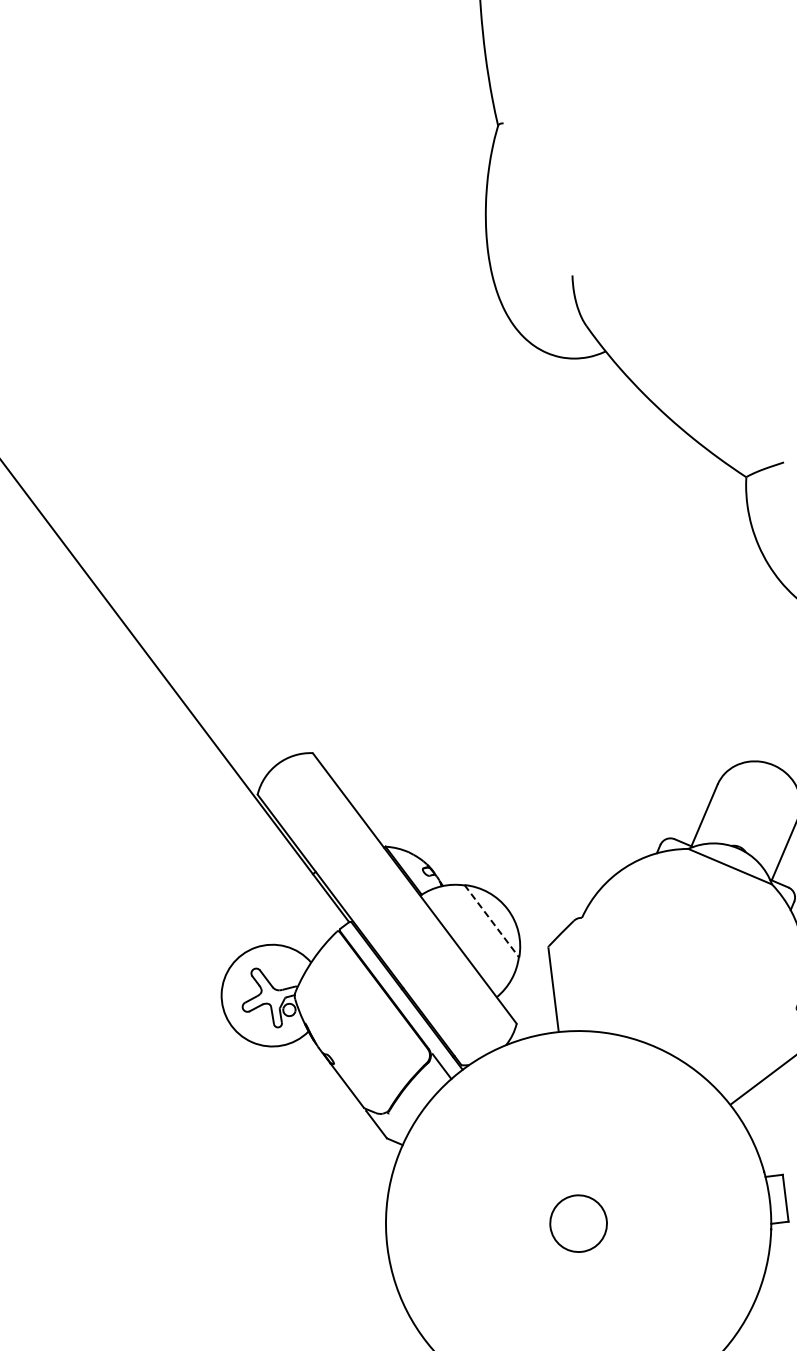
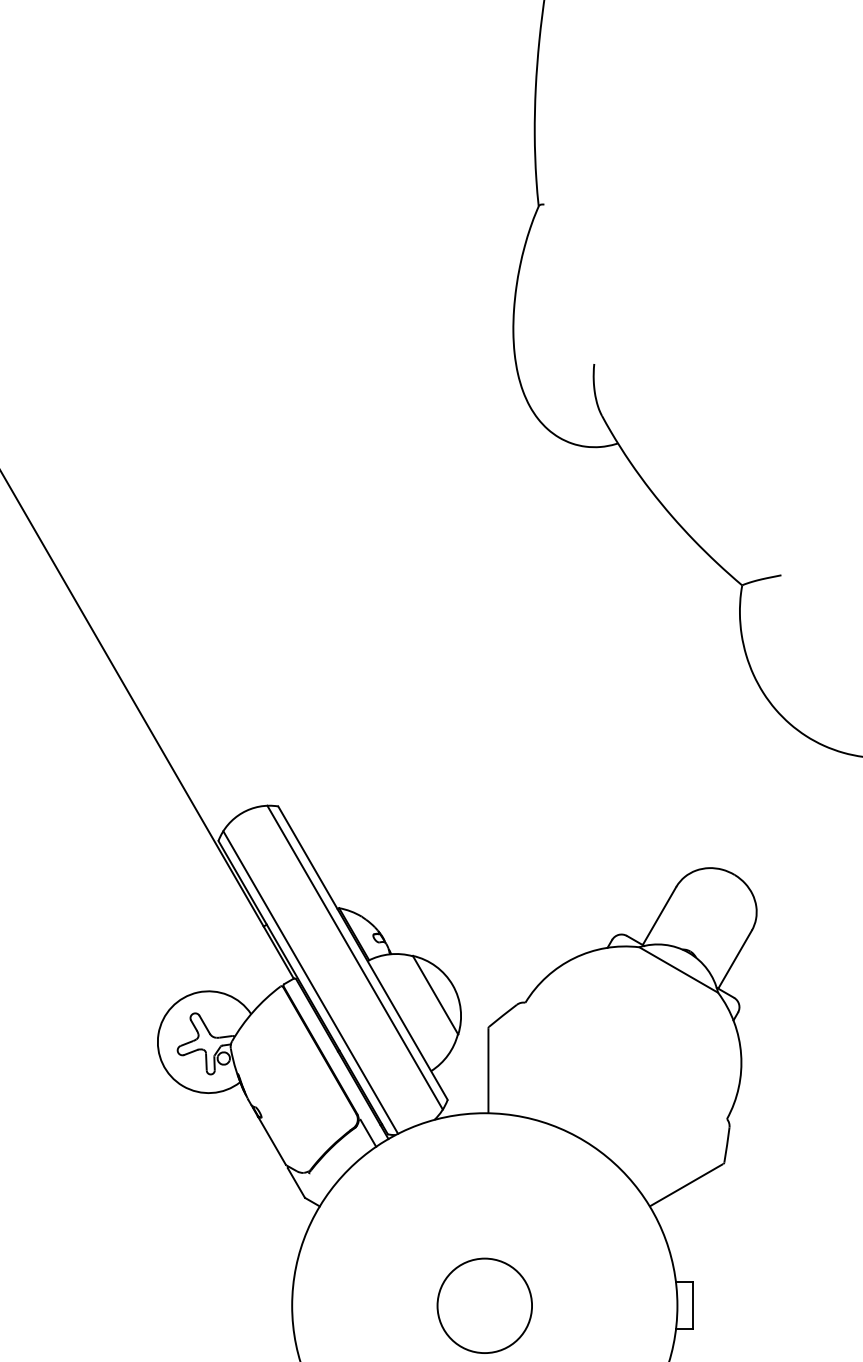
line: (406, 893) -> (354, 957), added
line: (491, 921) -> (435, 995), dashed -> solid
line: (366, 923) -> (310, 982), added
circle: (578, 1223) -> (484, 1305), size x1.67

